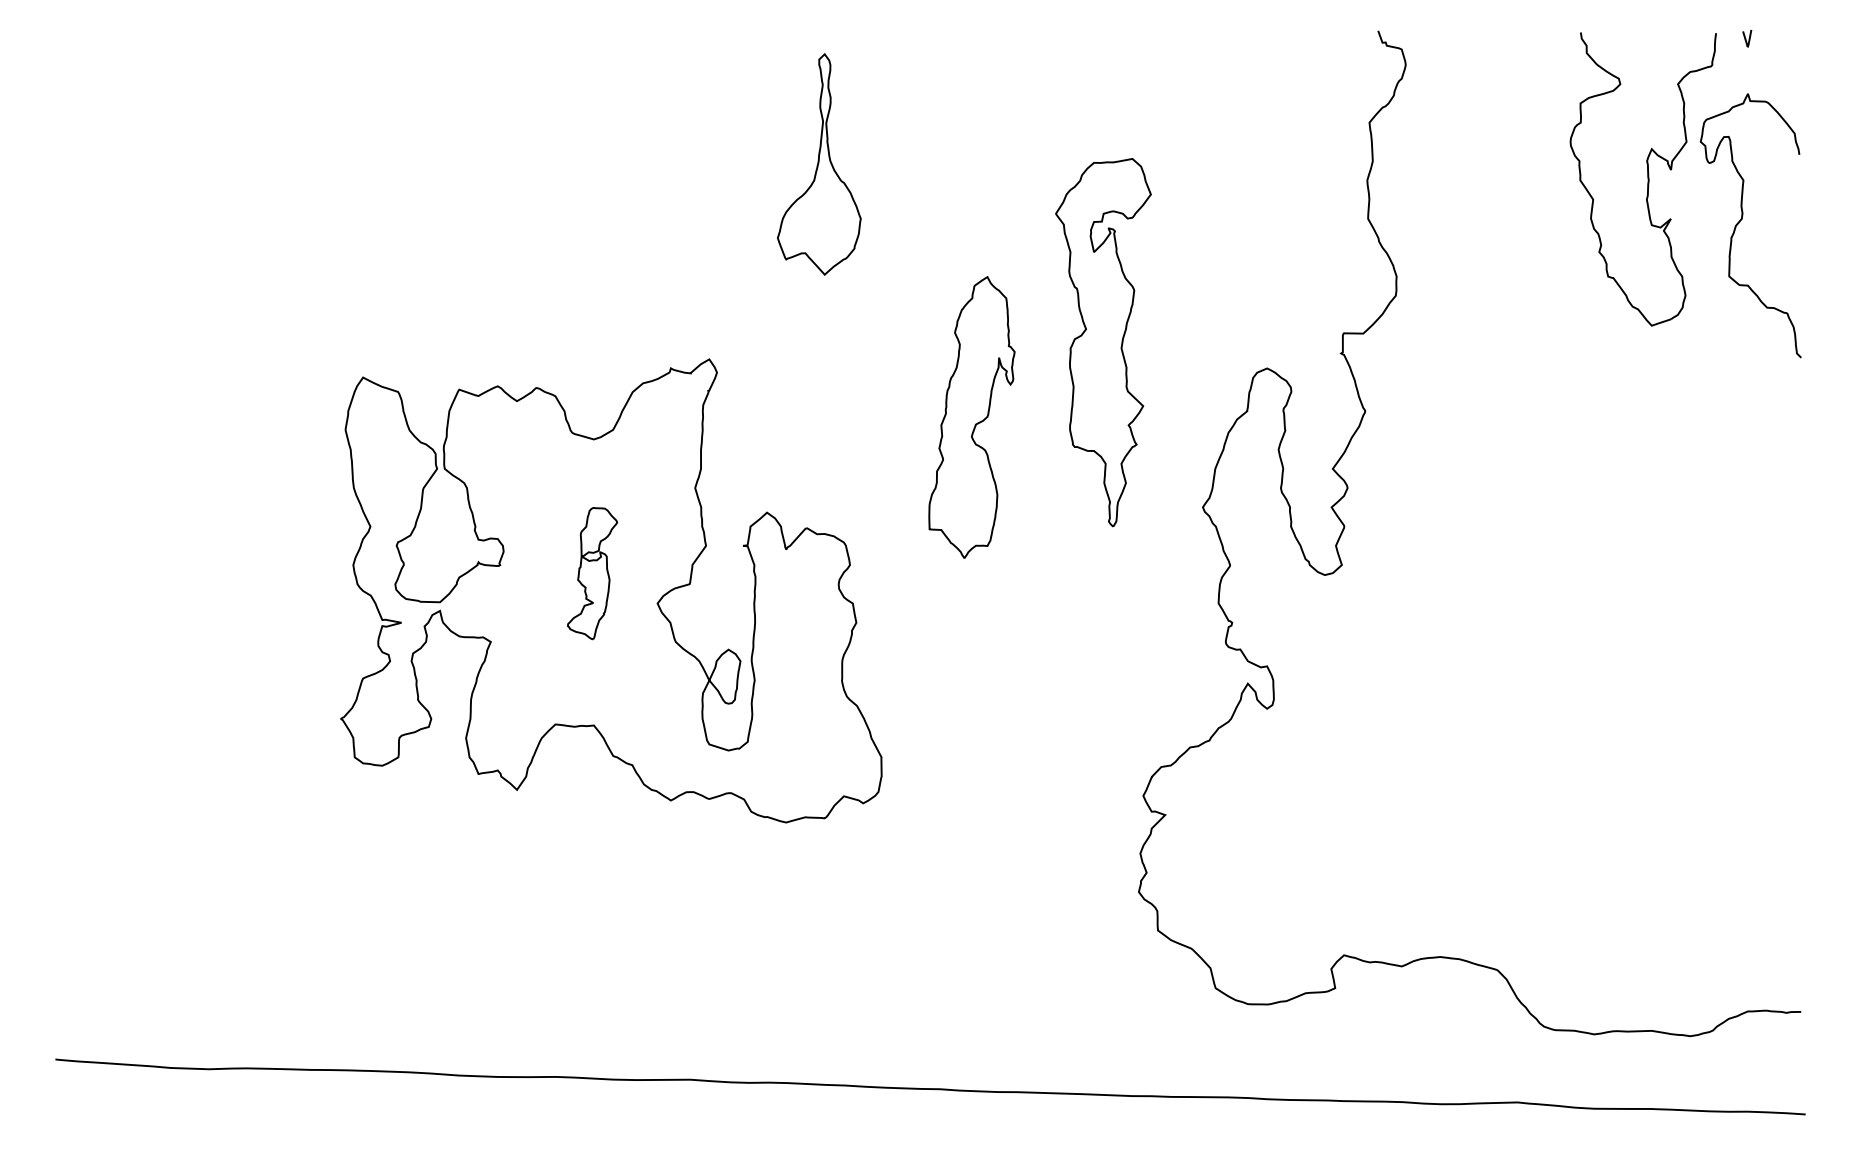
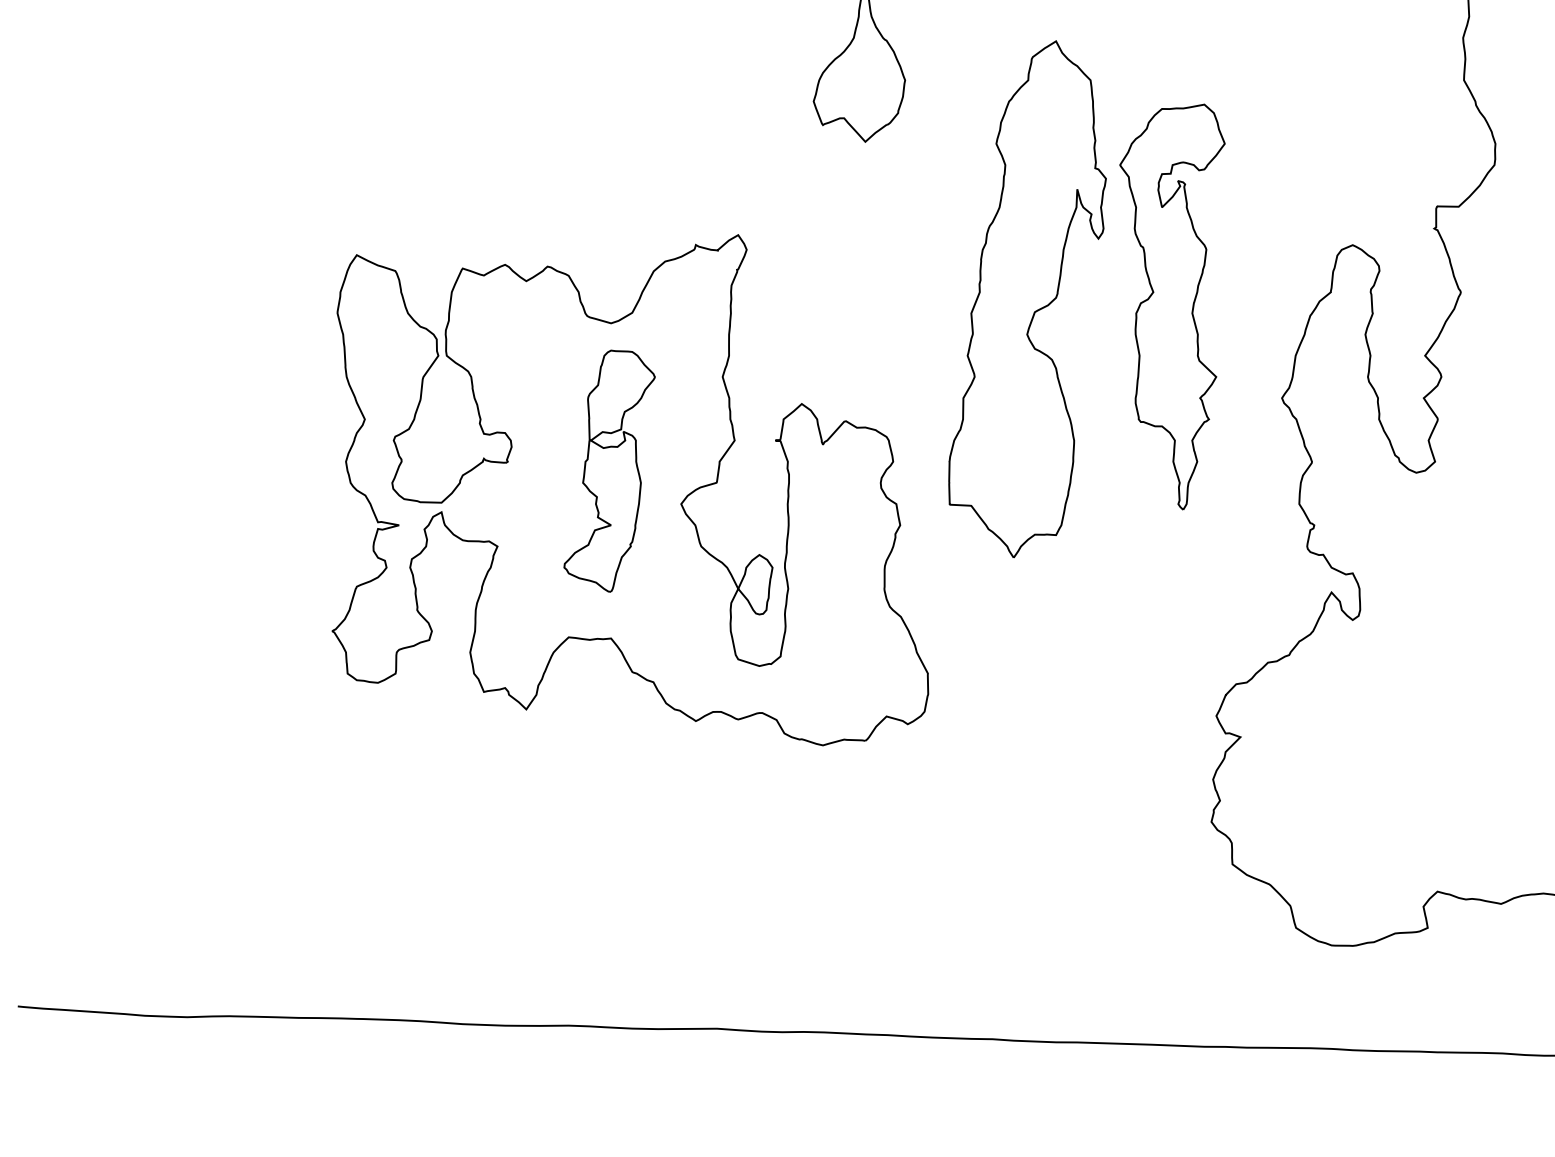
part: (1103, 342) -> (1172, 306), moved
part: (971, 417) -> (1027, 299), size x1.67
part: (592, 573) -> (609, 471), size x1.67

